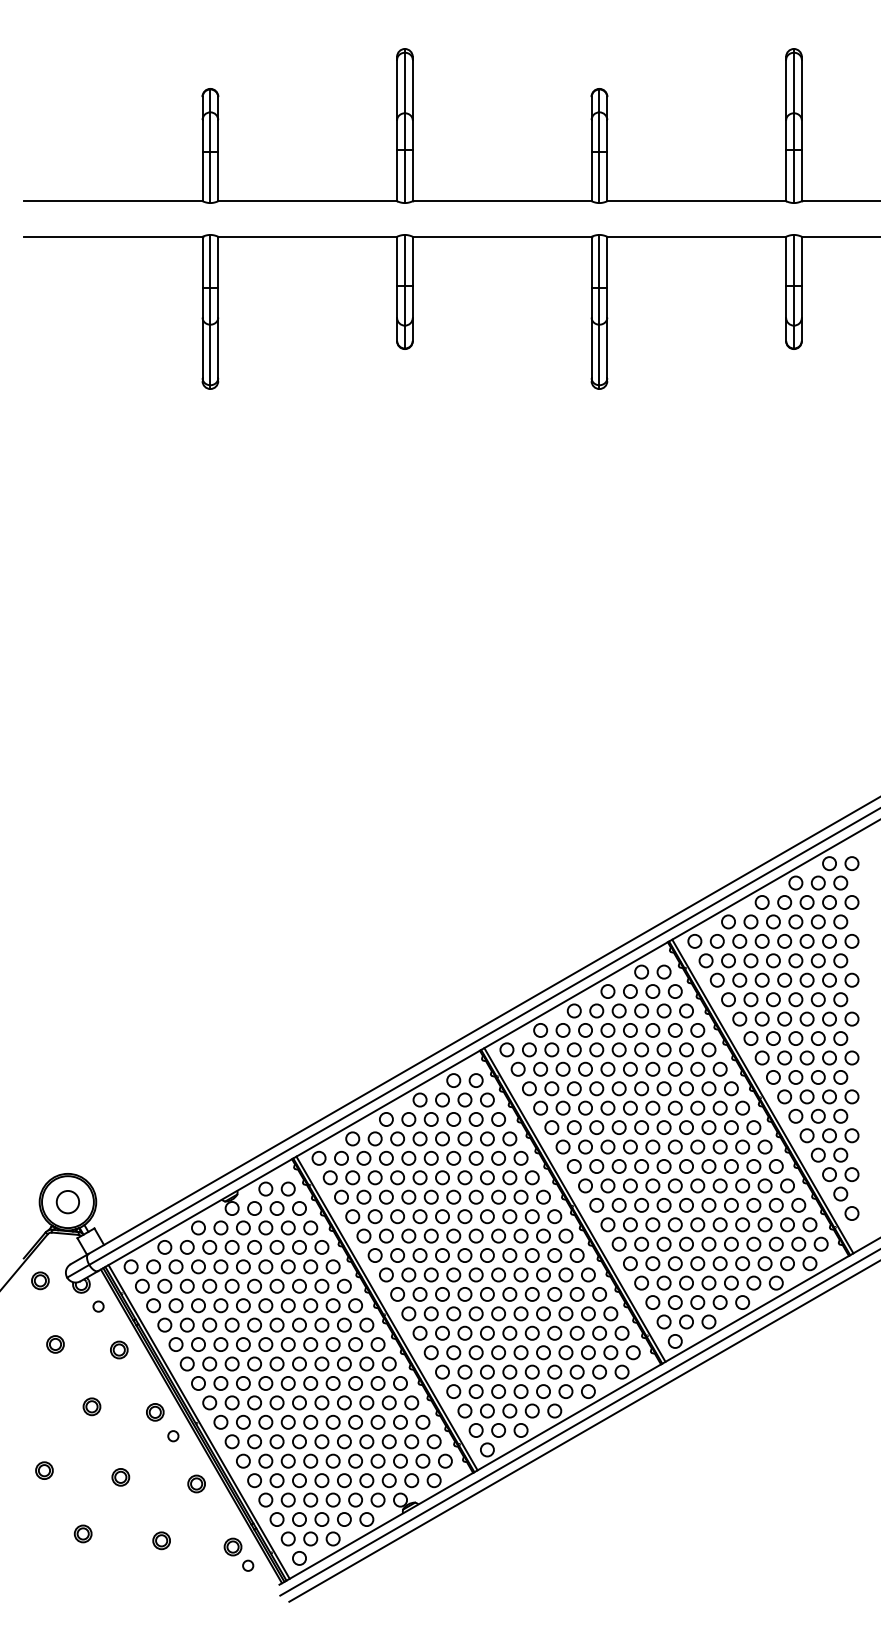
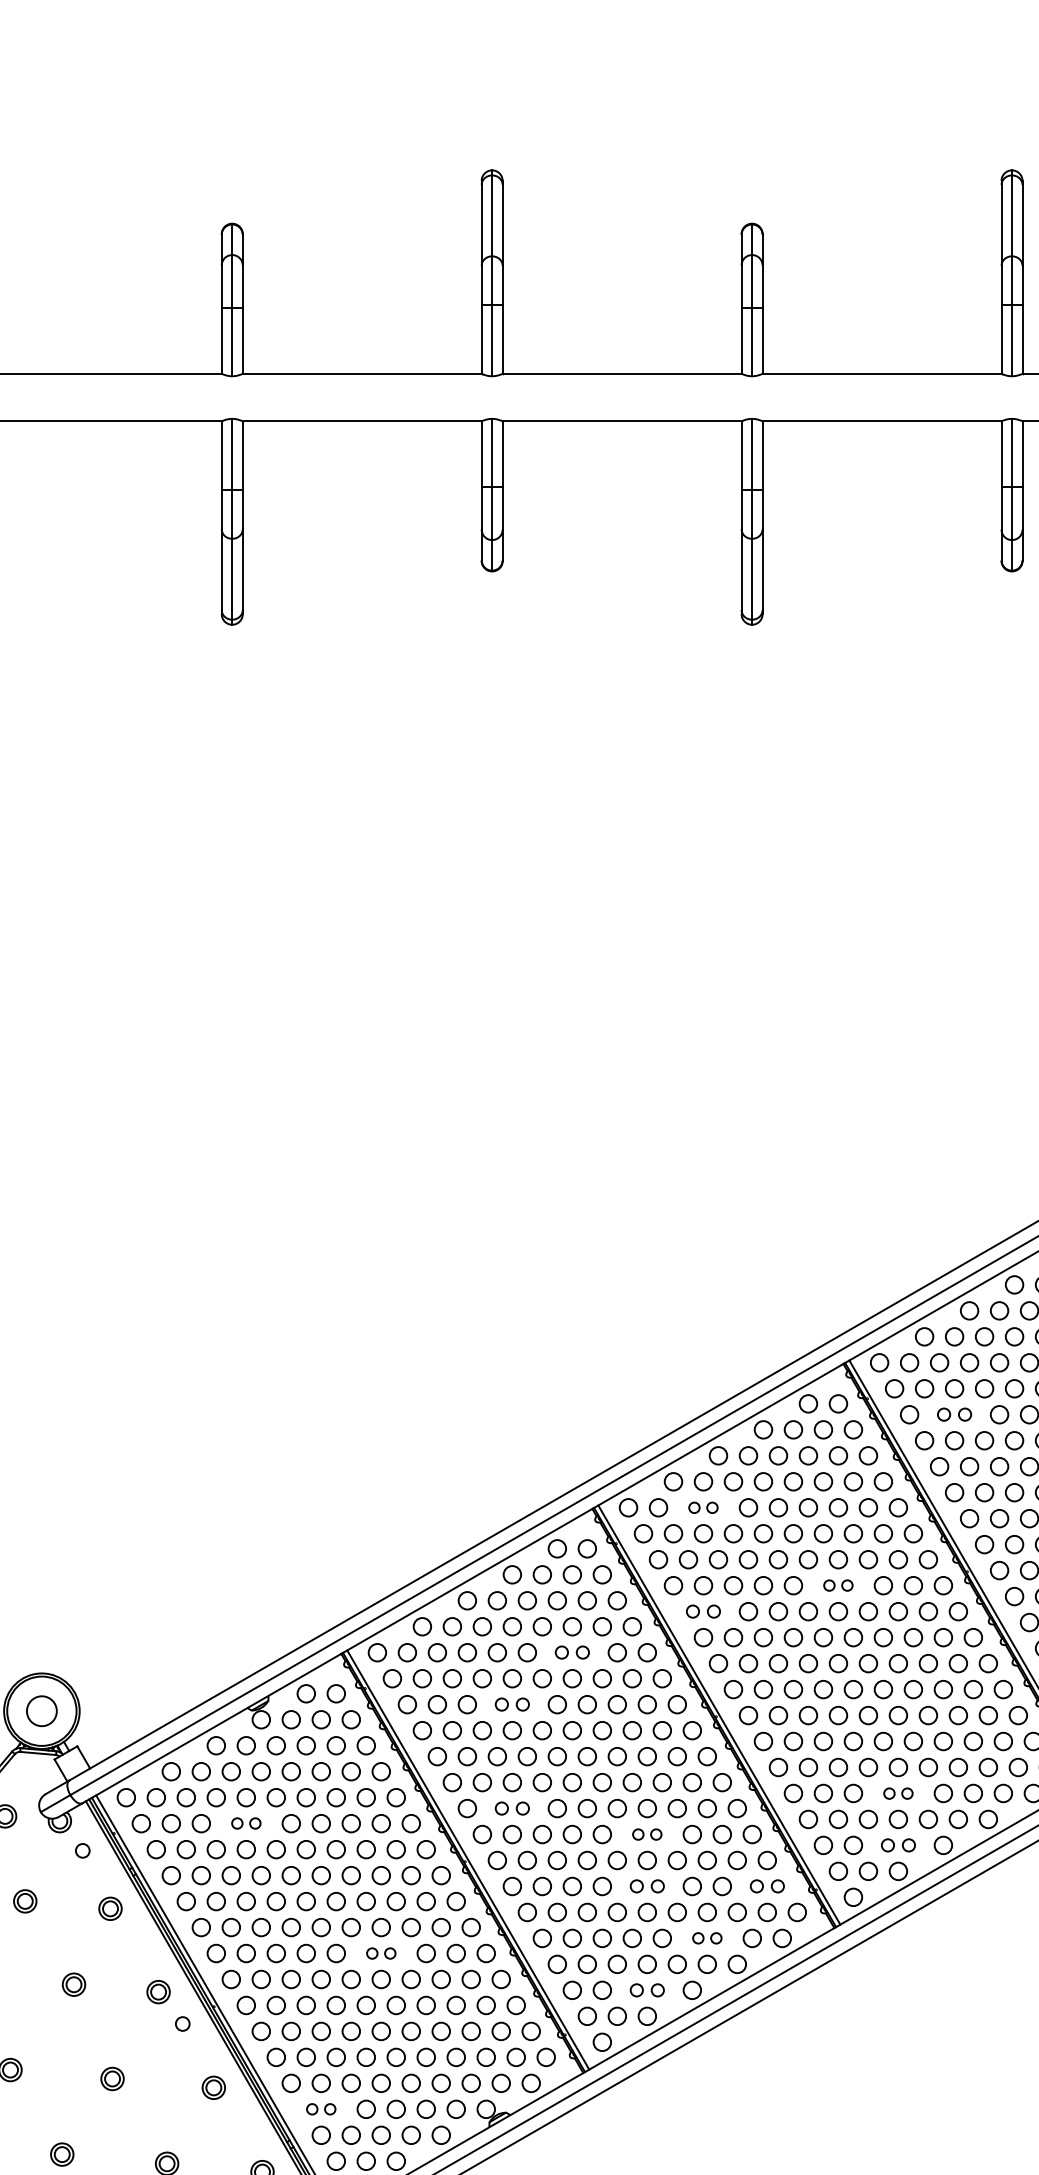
part: (750, 979) -> (953, 1413), size x0.7
part: (562, 1049) -> (702, 1507), size x0.6
part: (663, 1107) -> (837, 1584), size x0.6
part: (562, 1127) -> (702, 1611), size x0.7
part: (464, 1157) -> (571, 1651), size x0.7
part: (419, 1196) -> (511, 1703), size x0.7
part: (708, 1263) -> (897, 1793), size x0.6
part: (419, 1274) -> (511, 1807), size x0.7
part: (220, 1285) -> (245, 1822), size x0.6
part: (520, 1294) -> (646, 1834), size x0.6
part: (708, 1302) -> (897, 1845), size x0.7
part: (520, 1332) -> (646, 1885), size x0.7
part: (610, 1332) -> (766, 1885), size x0.7
part: (565, 1371) -> (706, 1937), size x0.6
part: (321, 1383) -> (380, 1953), size x0.6
part: (520, 1410) -> (646, 1989), size x0.7
part: (276, 1499) -> (320, 2108), size x0.6

